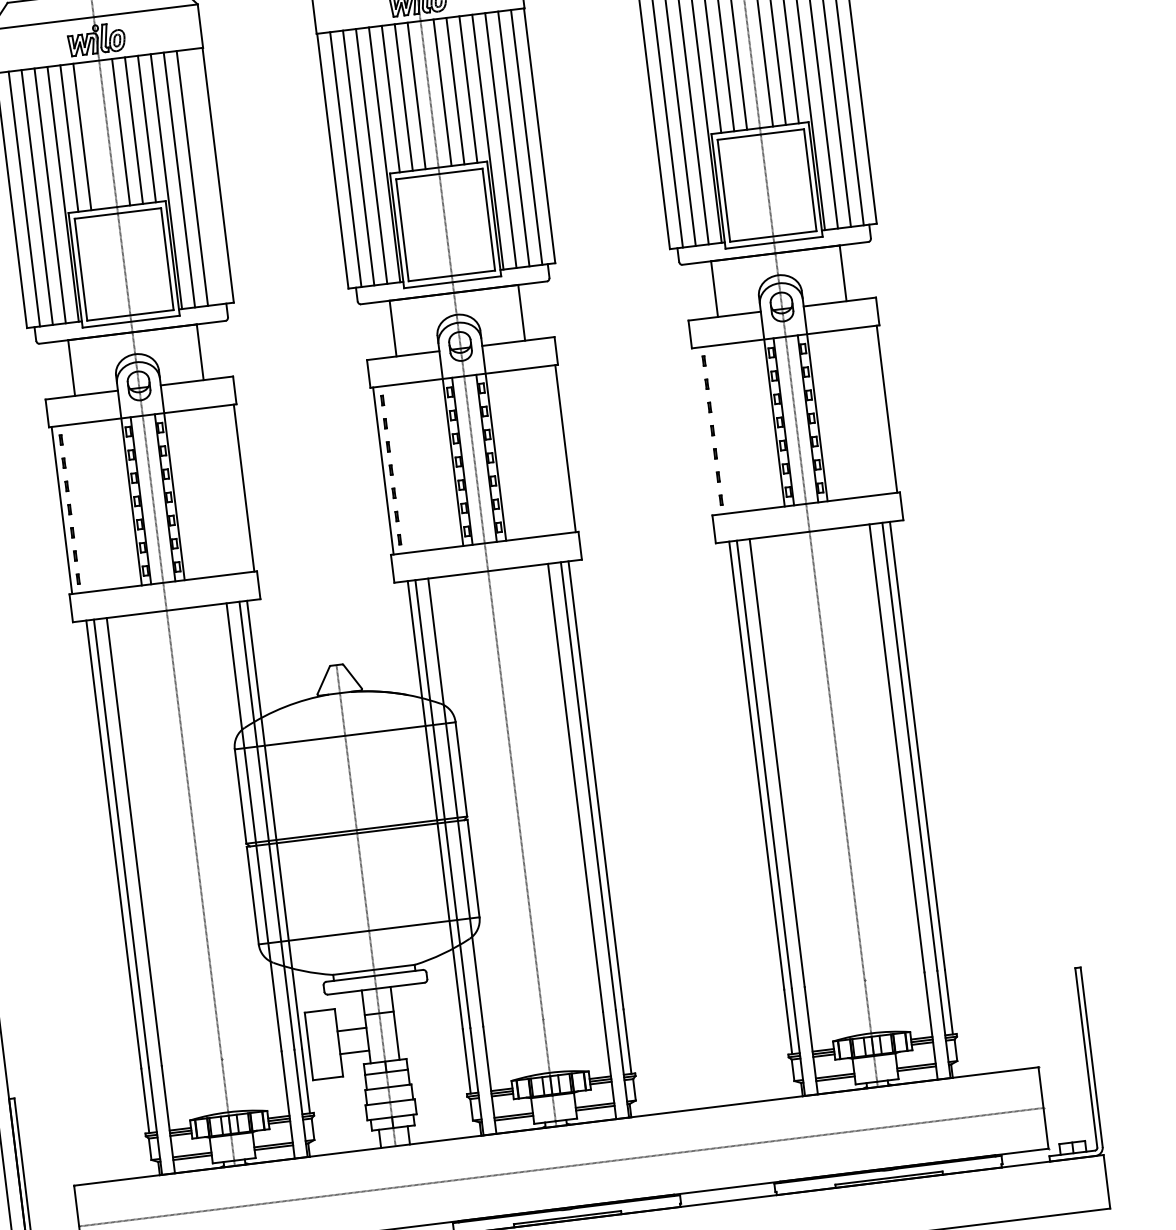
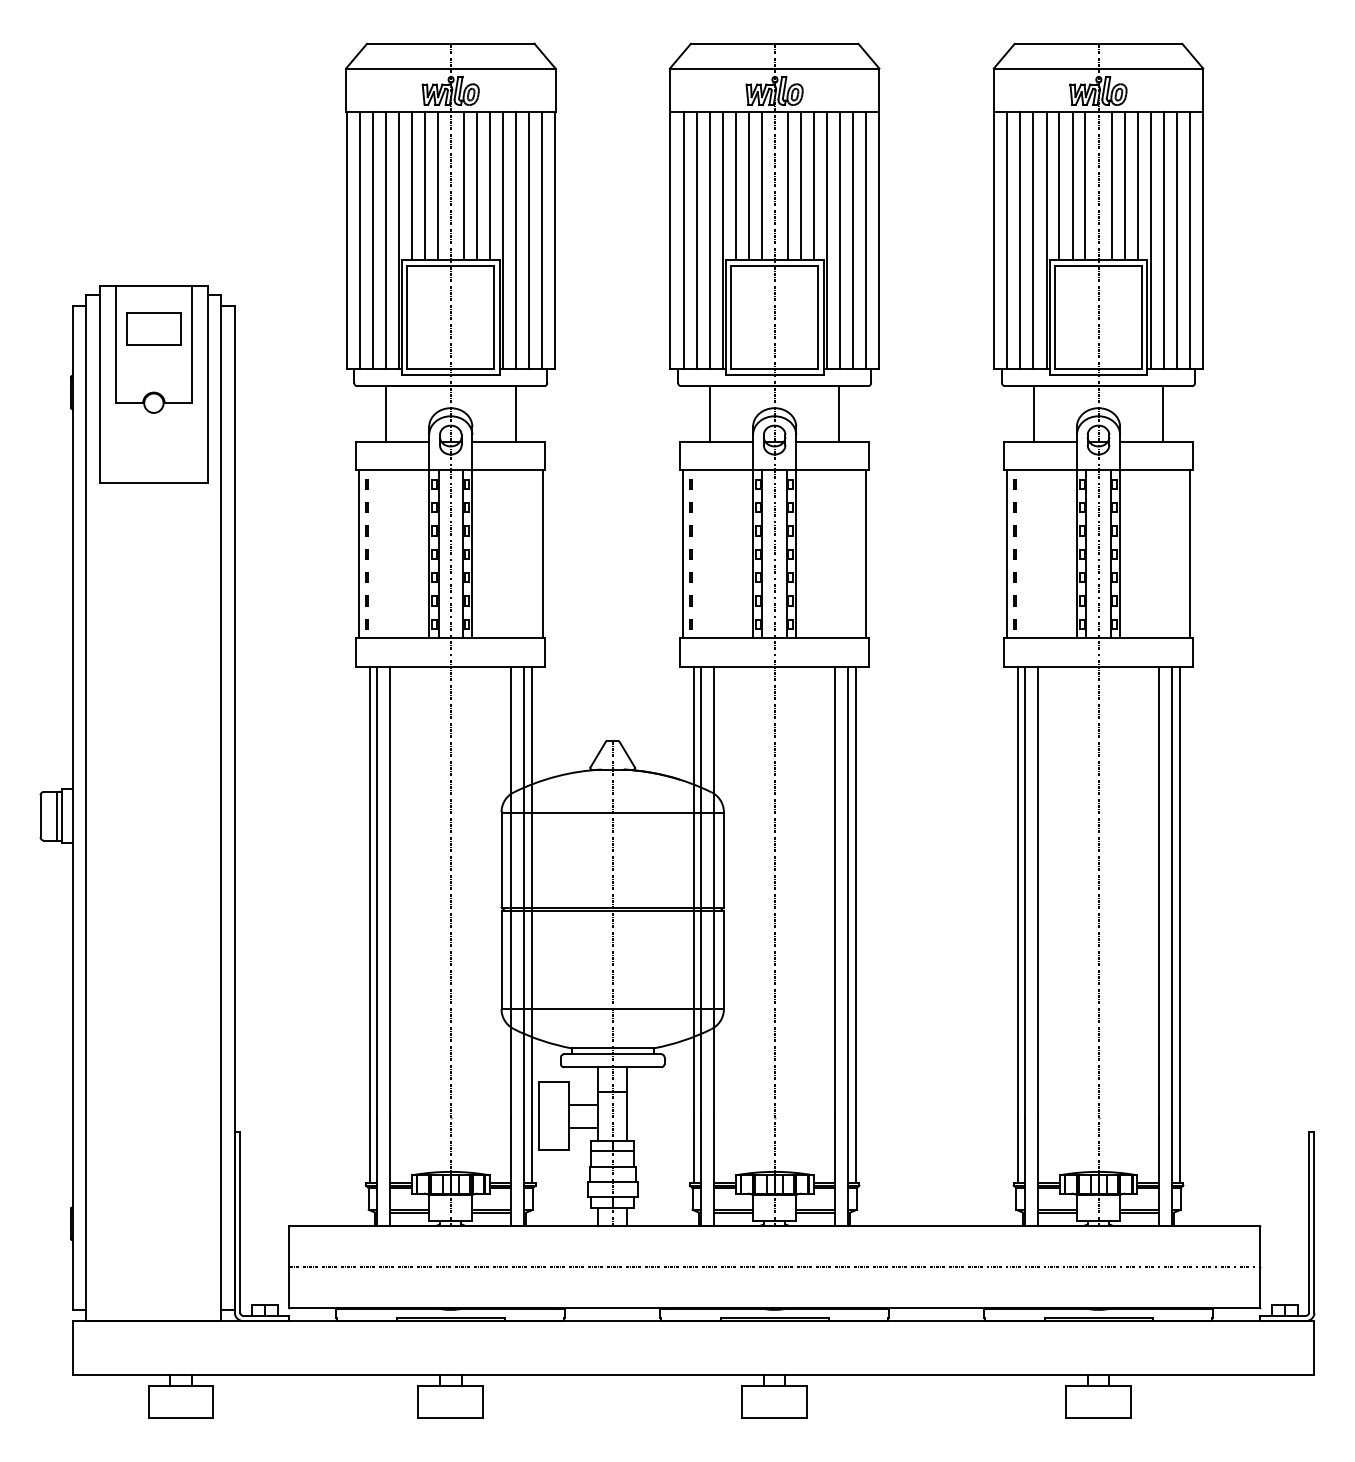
line: (94, 134) -> (437, 185), added
line: (204, 176) -> (541, 240), added
line: (704, 431) -> (1006, 554), added

